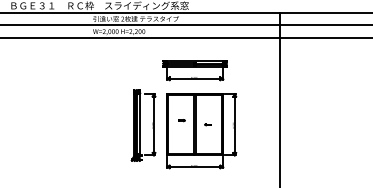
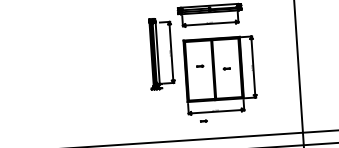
part: (143, 125) -> (161, 53), moved
part: (181, 175) -> (203, 121), added

